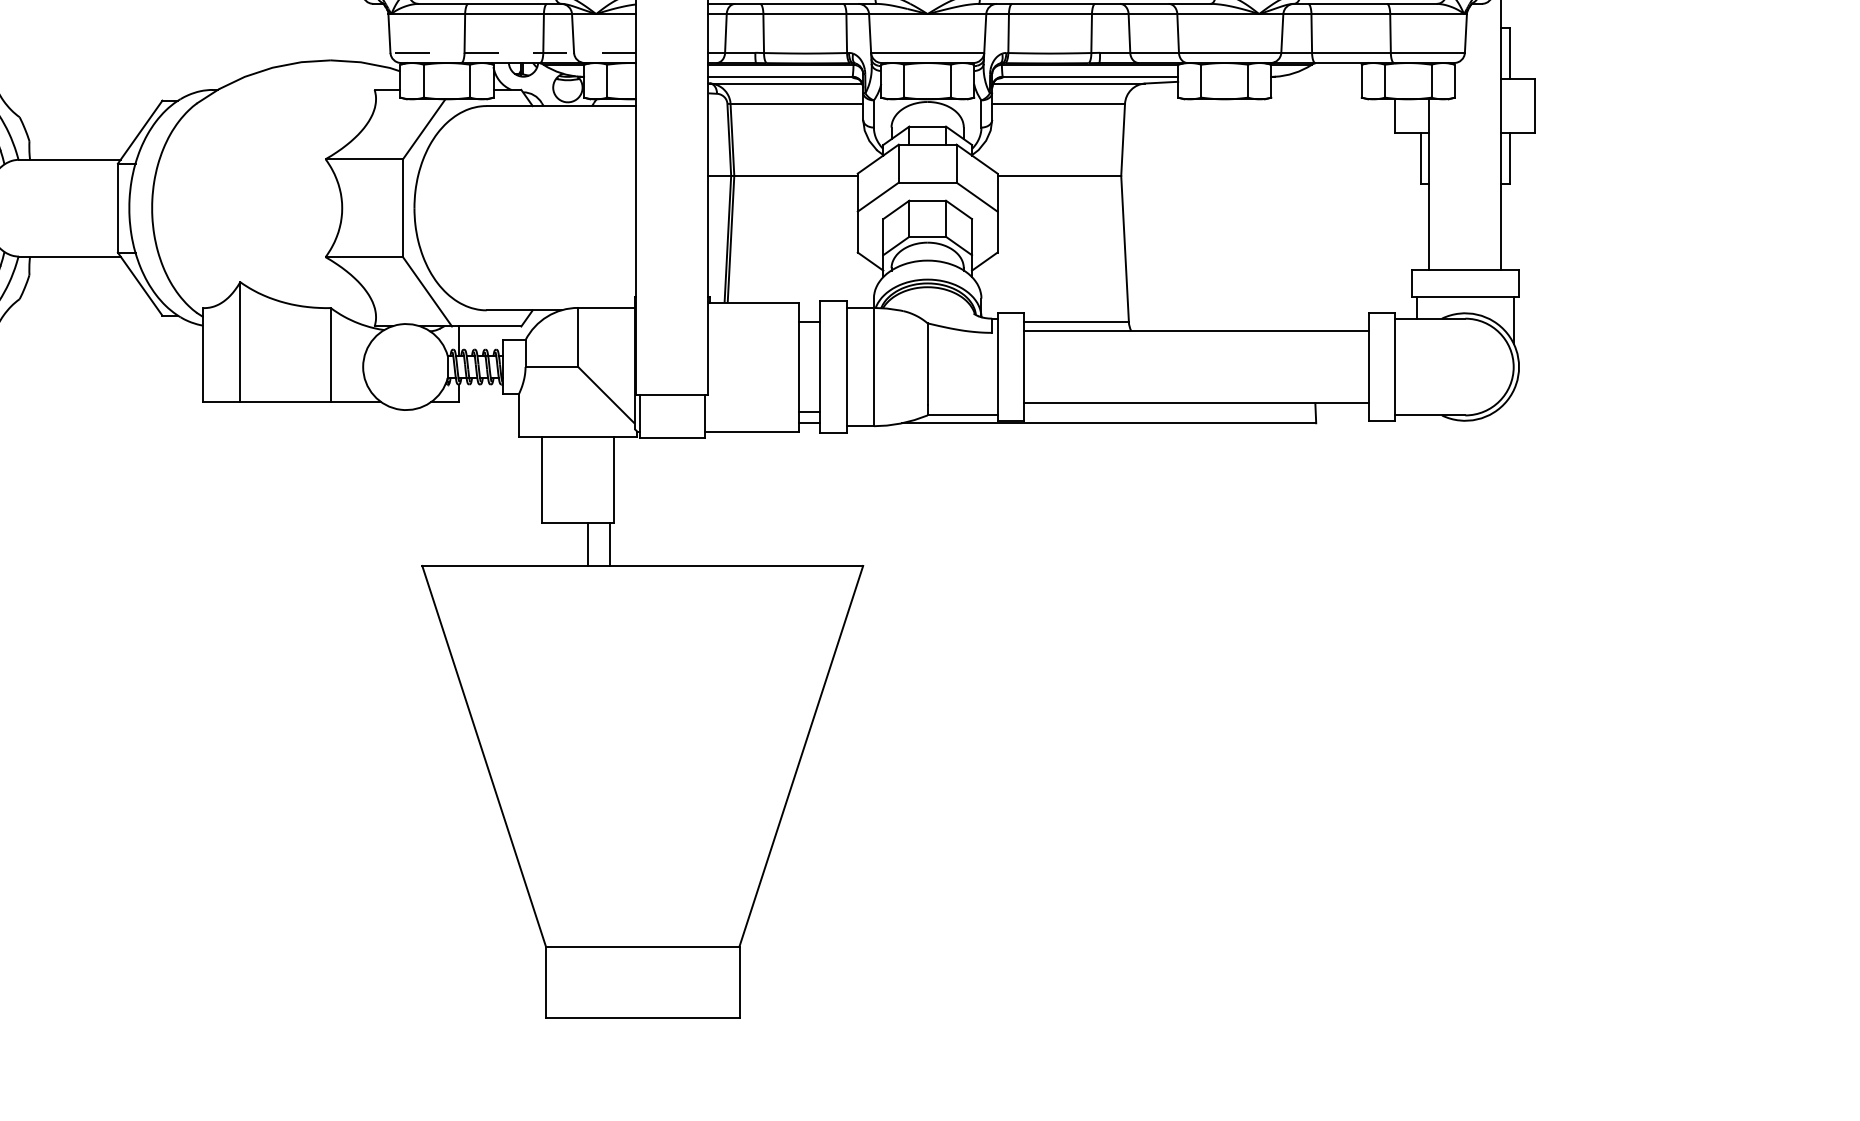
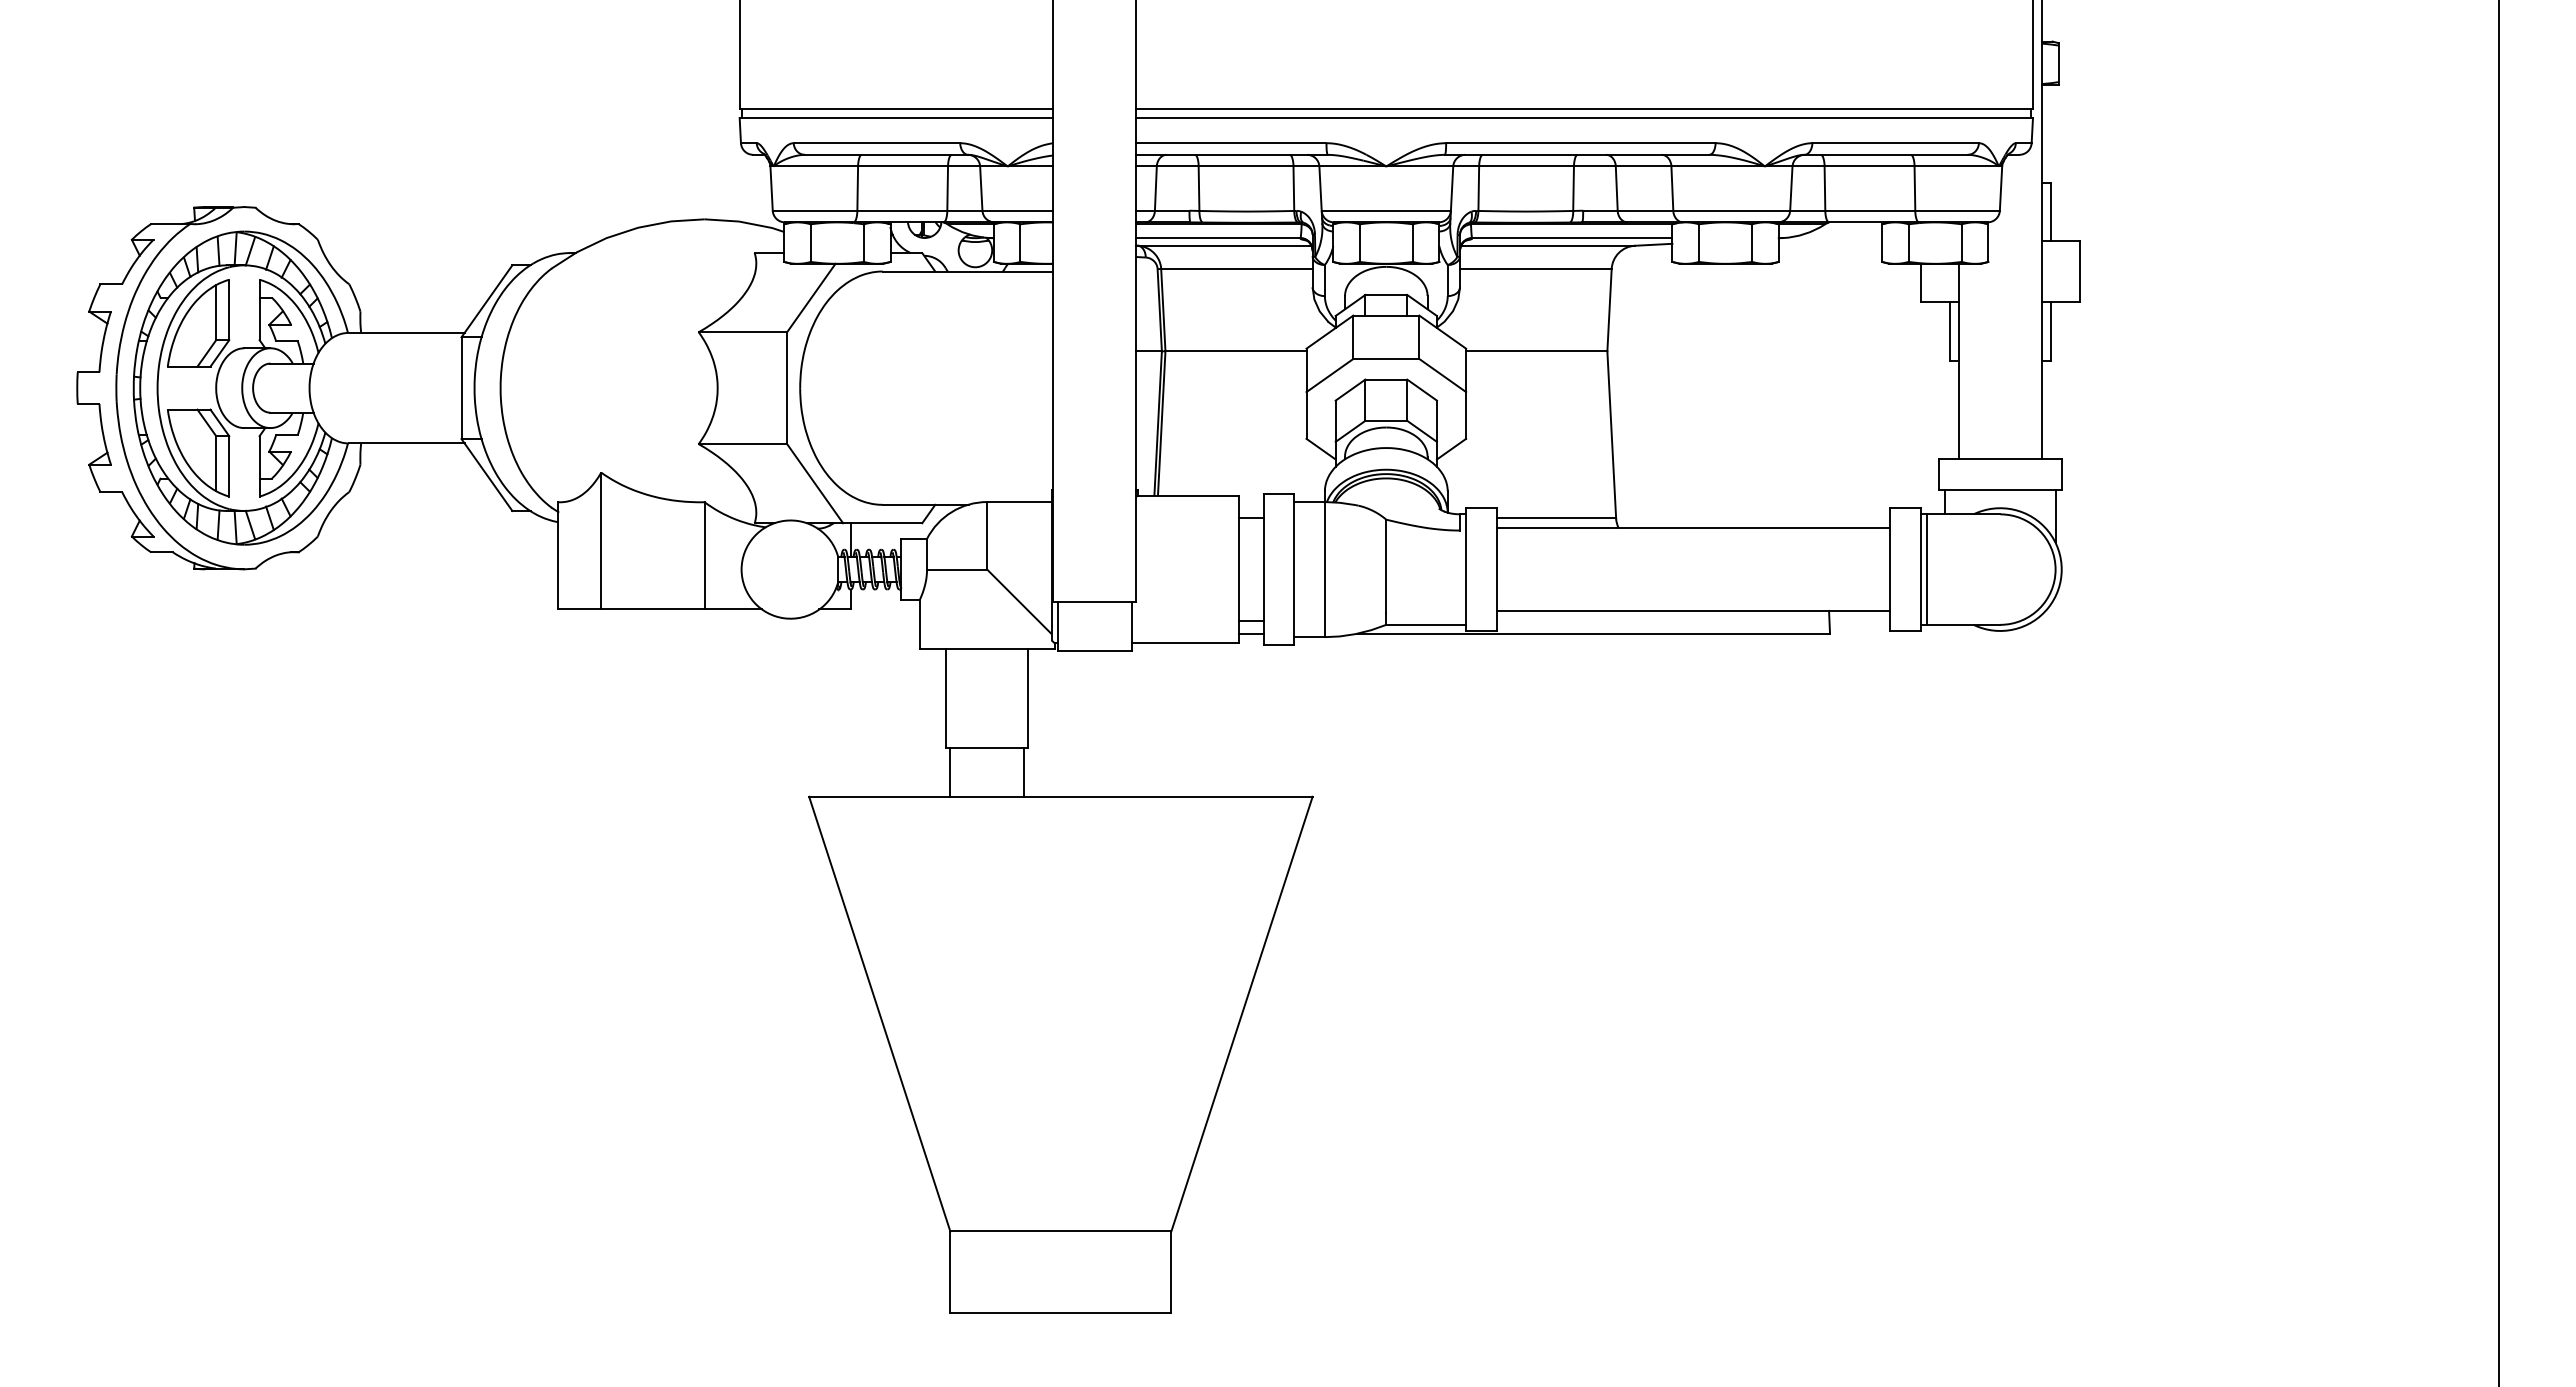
line: (512, 52) -> (912, 210), dashed -> solid
line: (1400, 366) -> (1926, 569), added
line: (588, 543) -> (950, 771), moved

